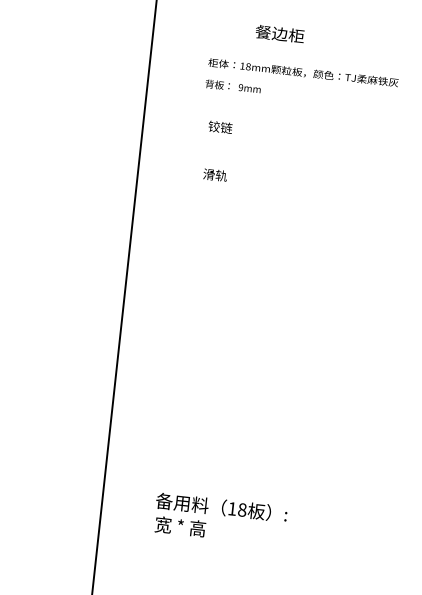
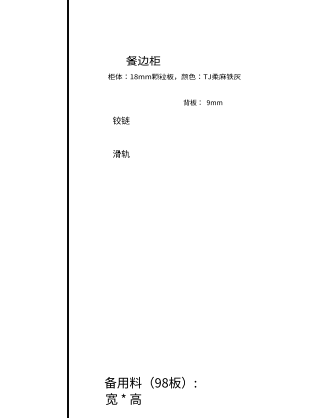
text: (278, 33) -> (142, 60), moved
text: (232, 86) -> (202, 102), moved
text: (231, 508) -> (157, 382), 18 -> 98

